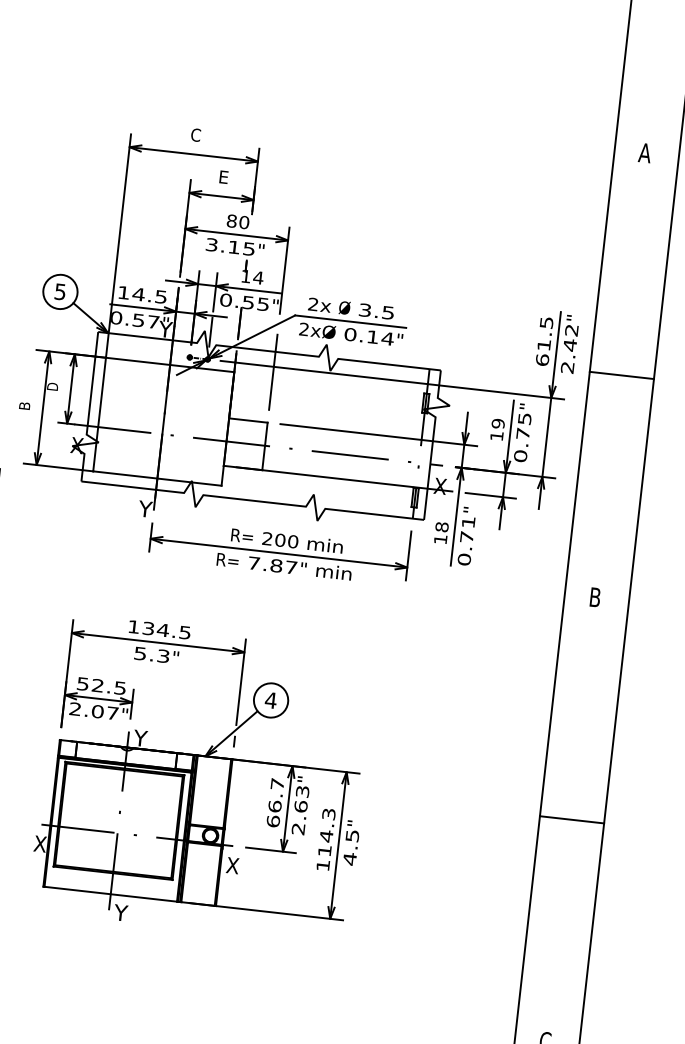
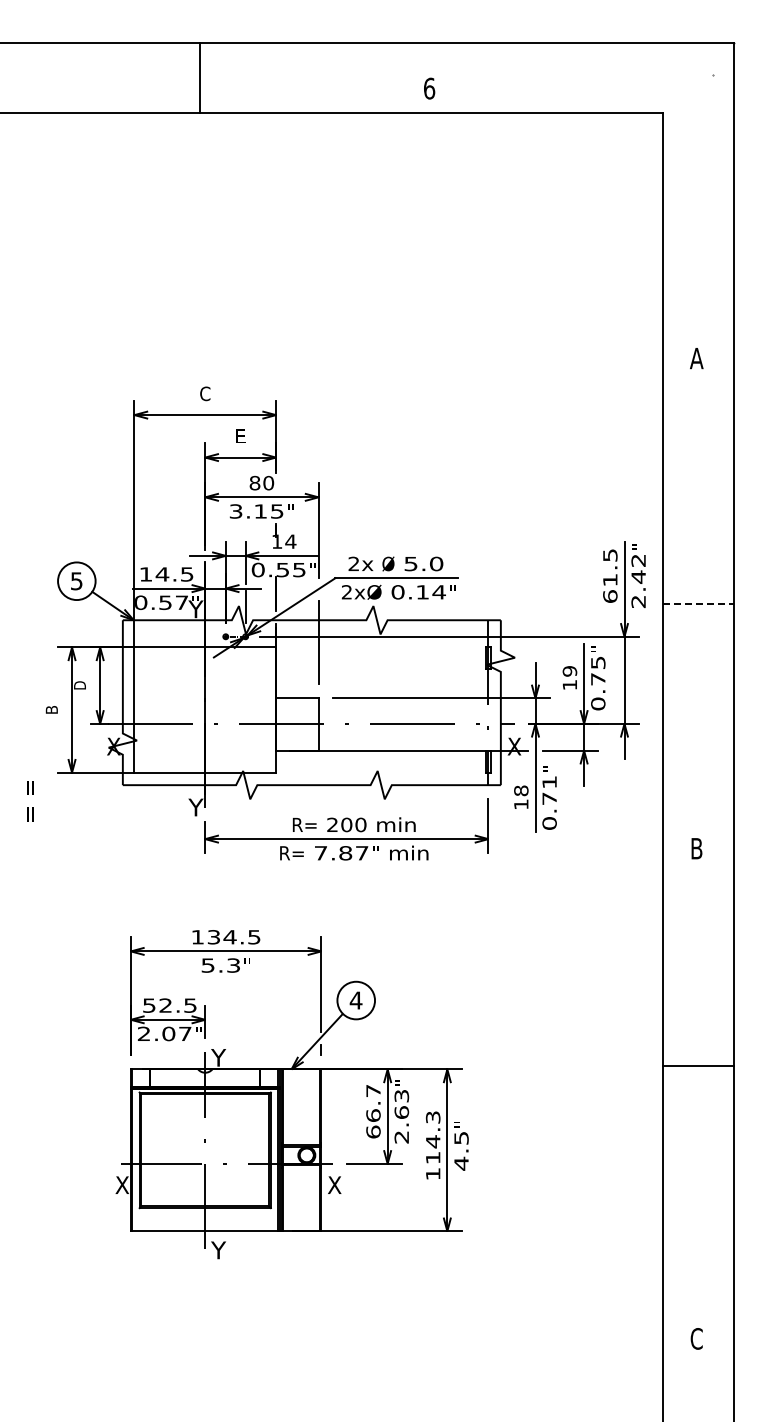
text: (377, 311) -> (424, 563), 3.5 -> 5.0
line: (622, 375) -> (699, 603), solid -> dashed
line: (571, 819) -> (698, 1065), moved

